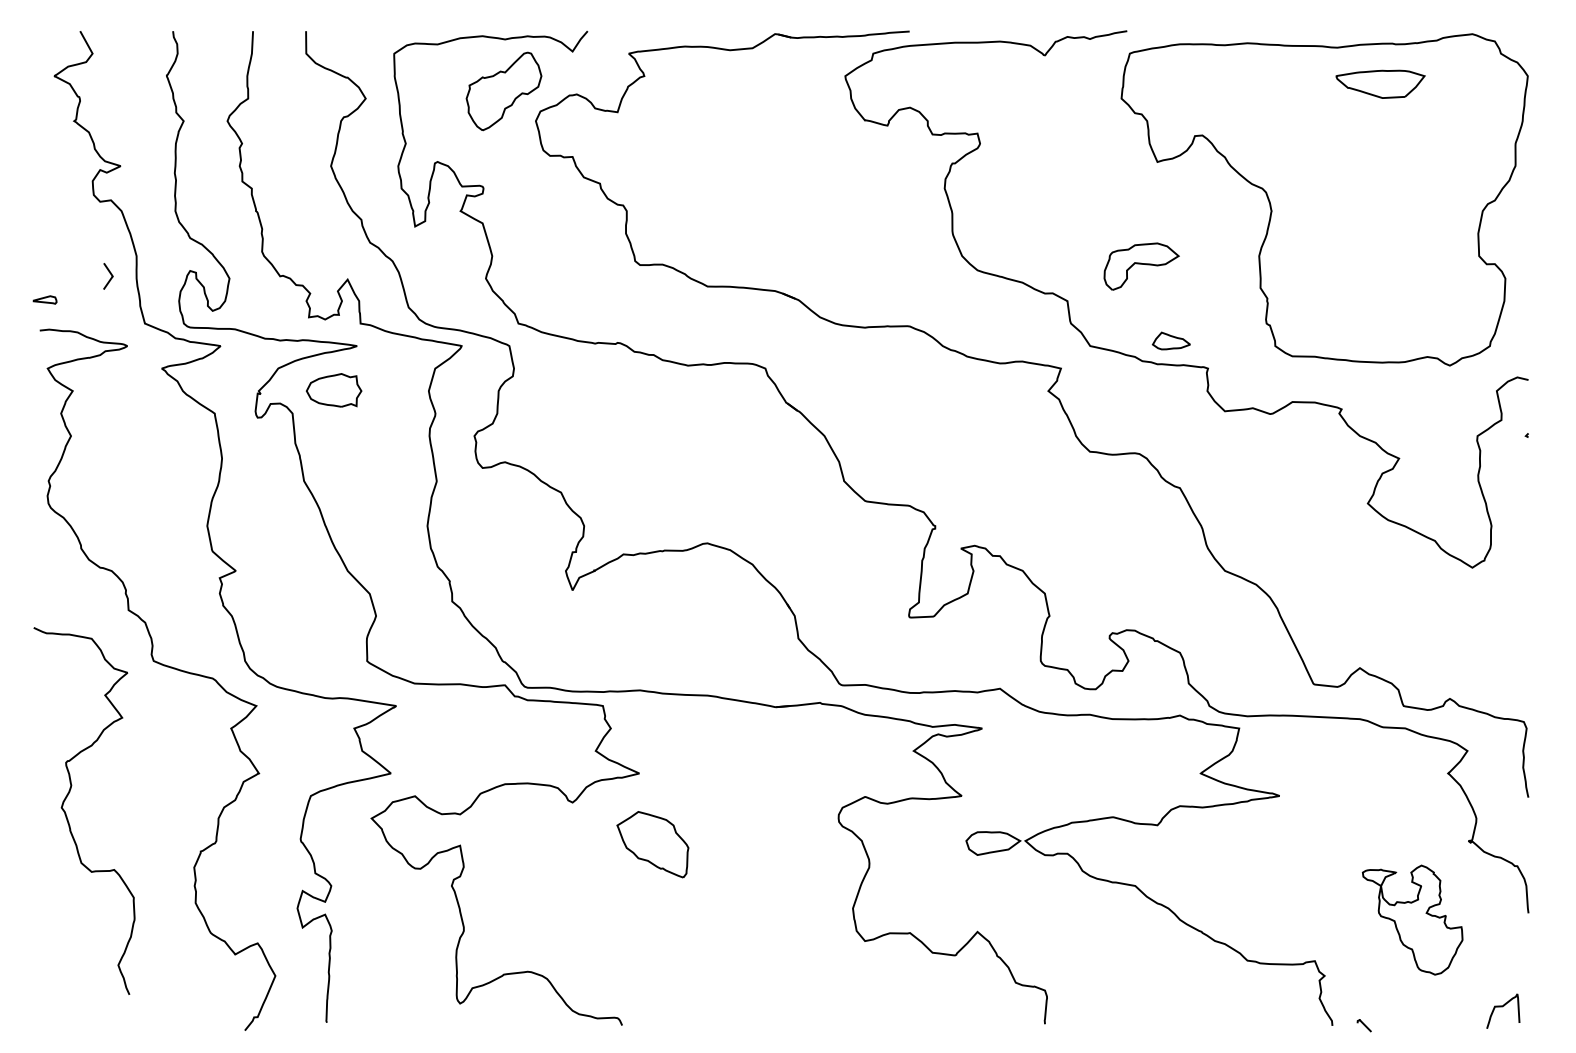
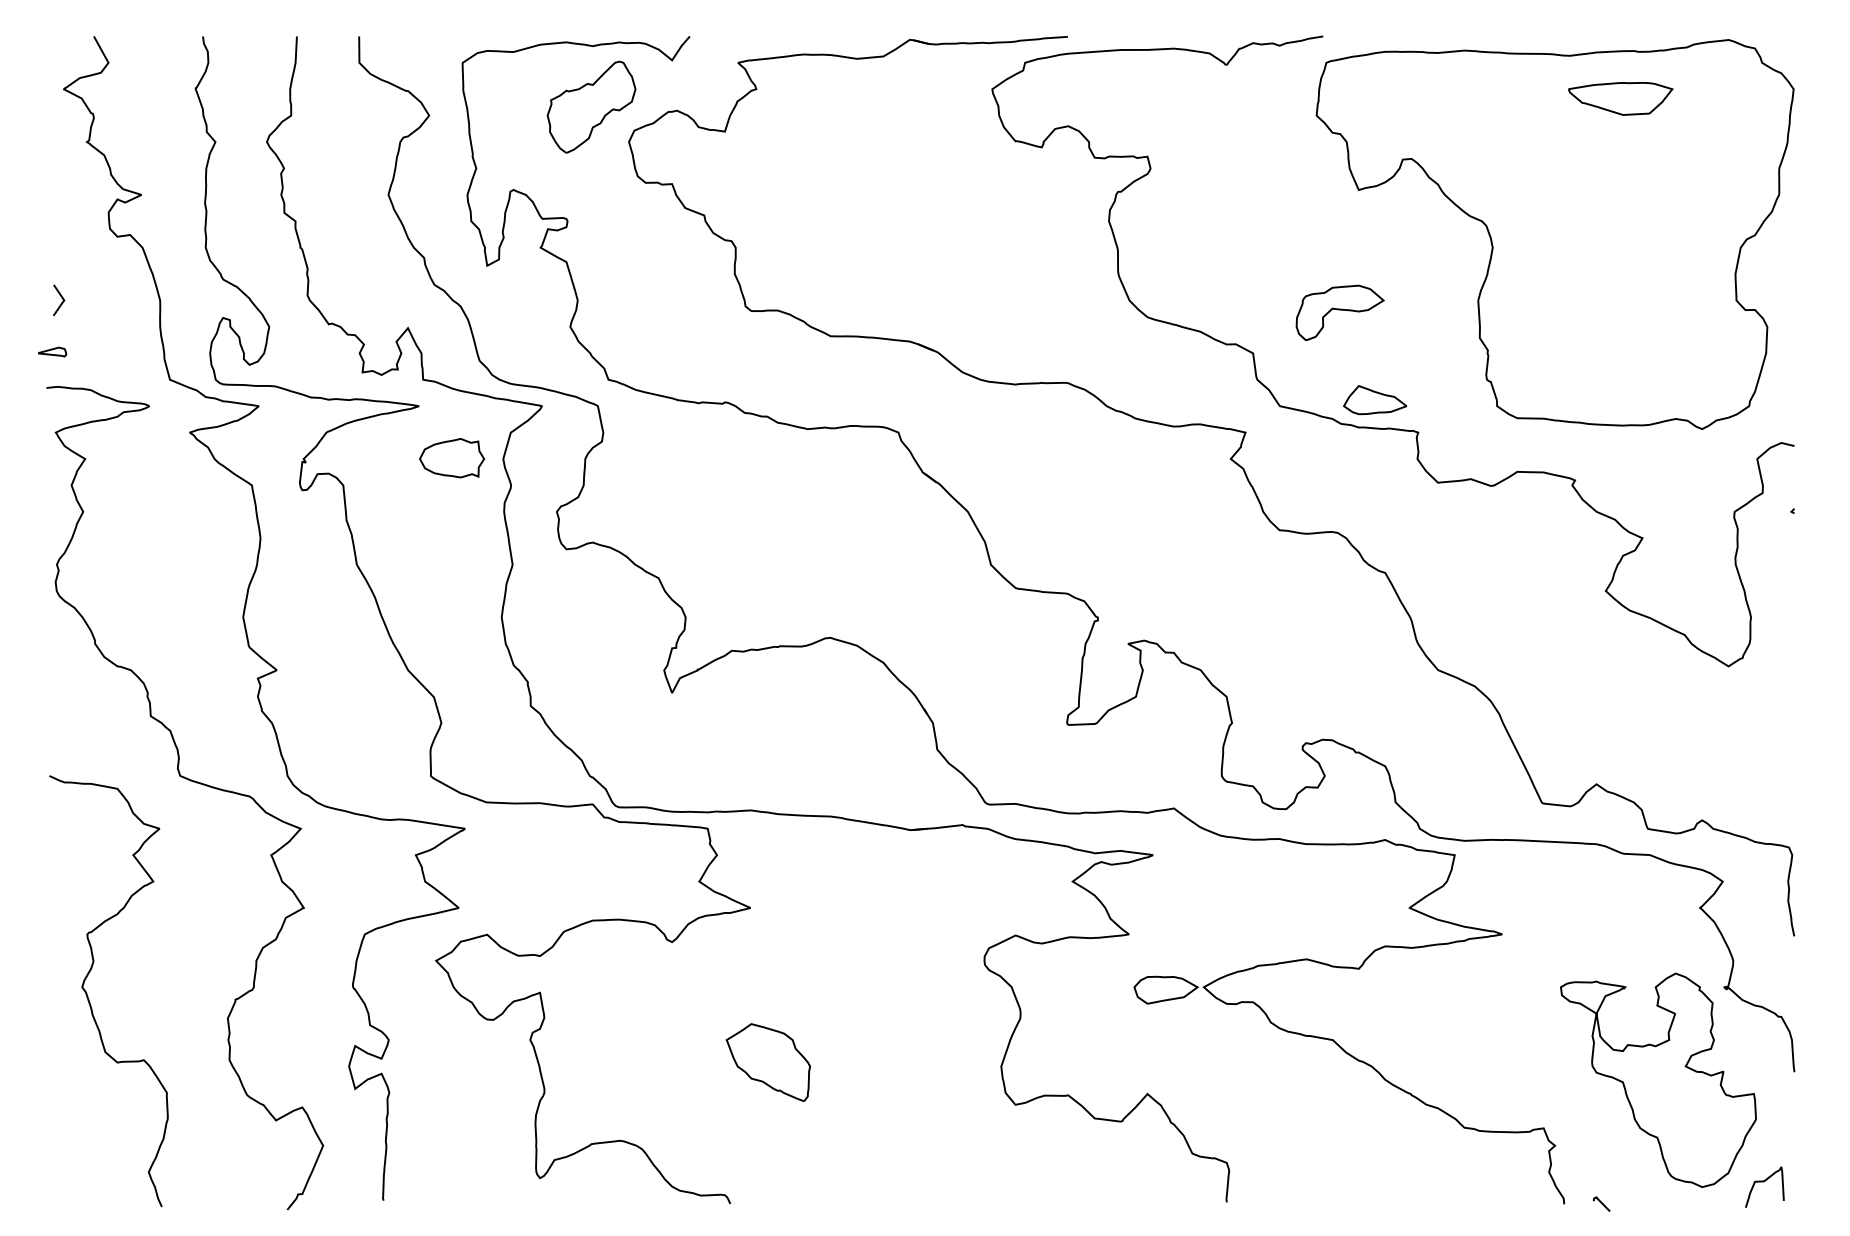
line: (110, 274) -> (61, 298), moved
part: (1171, 341) -> (1375, 400), size x1.43
part: (333, 390) -> (451, 458), moved
curve: (67, 815) -> (88, 996), moved
part: (652, 844) -> (767, 1062), moved
part: (1412, 919) -> (1658, 1079), size x1.67

